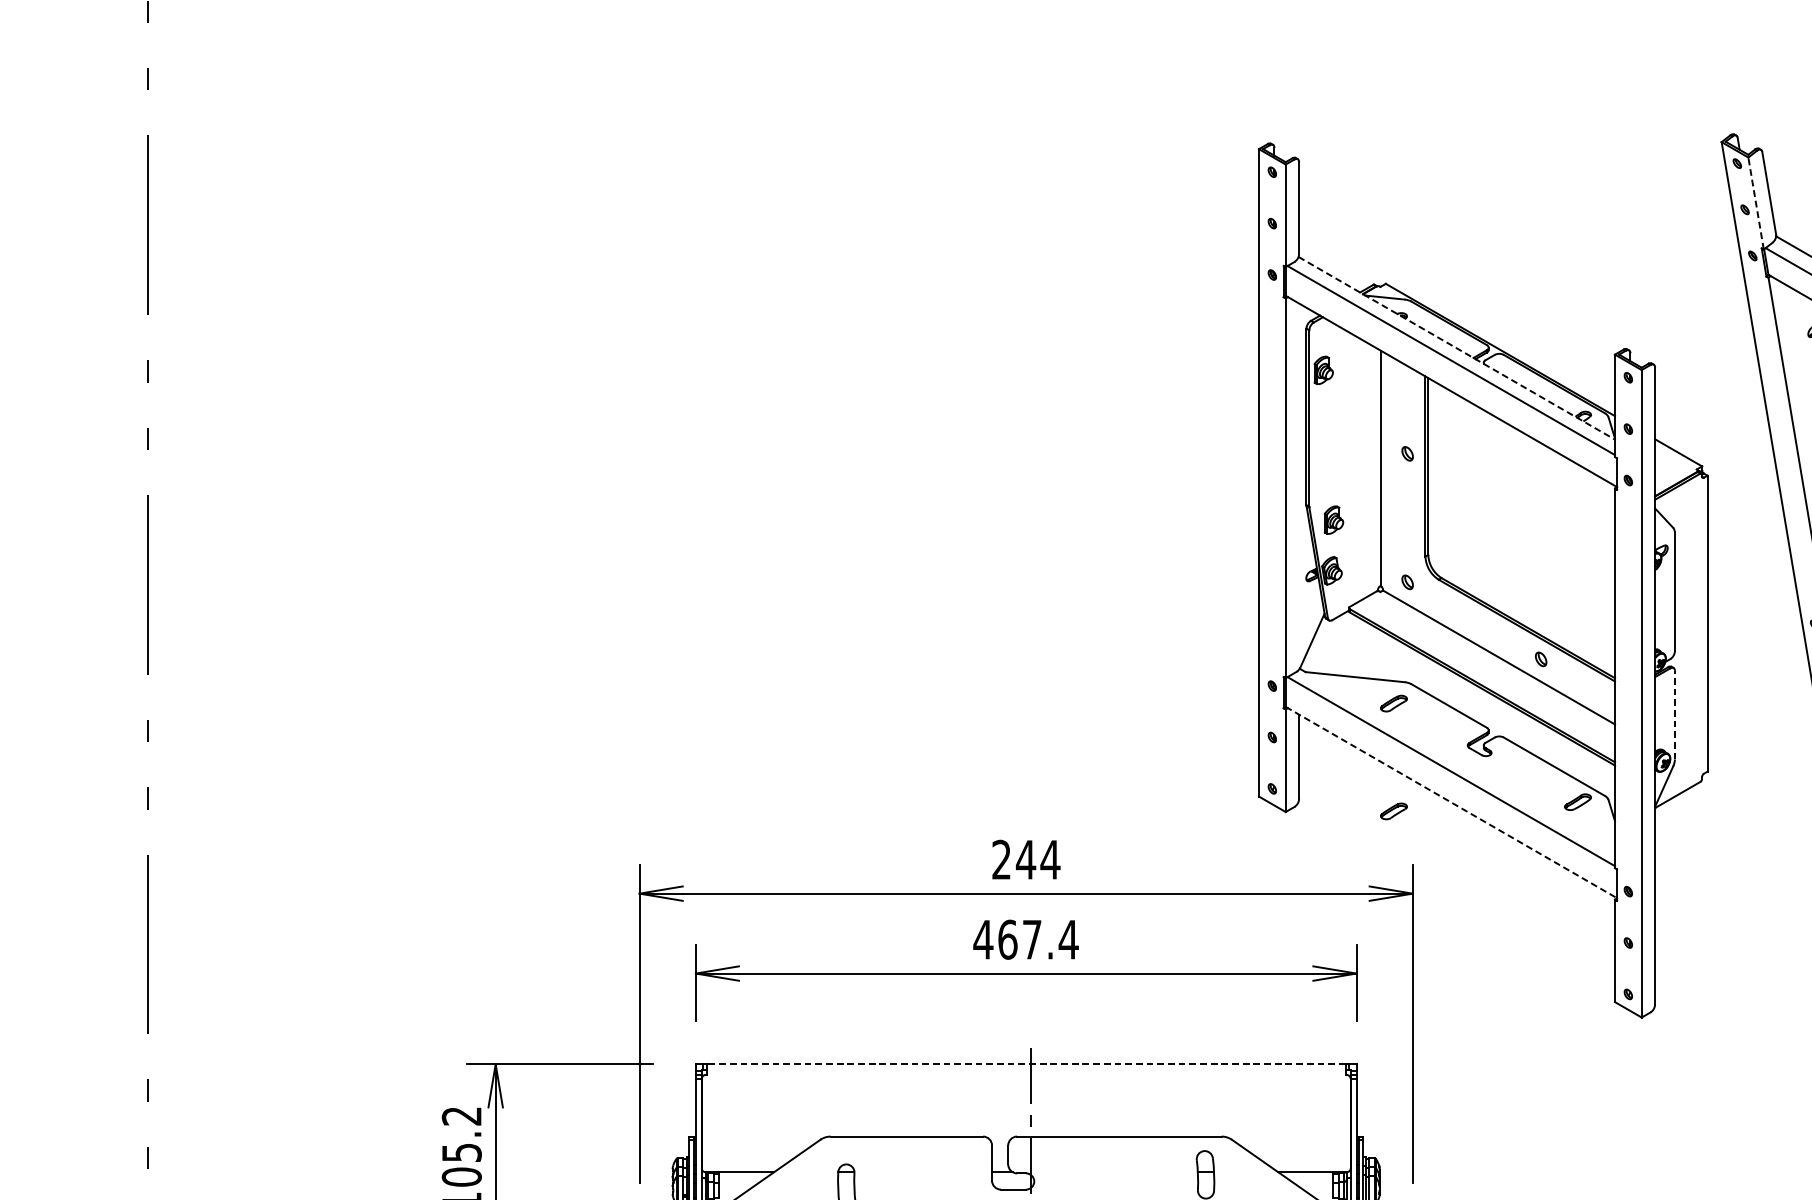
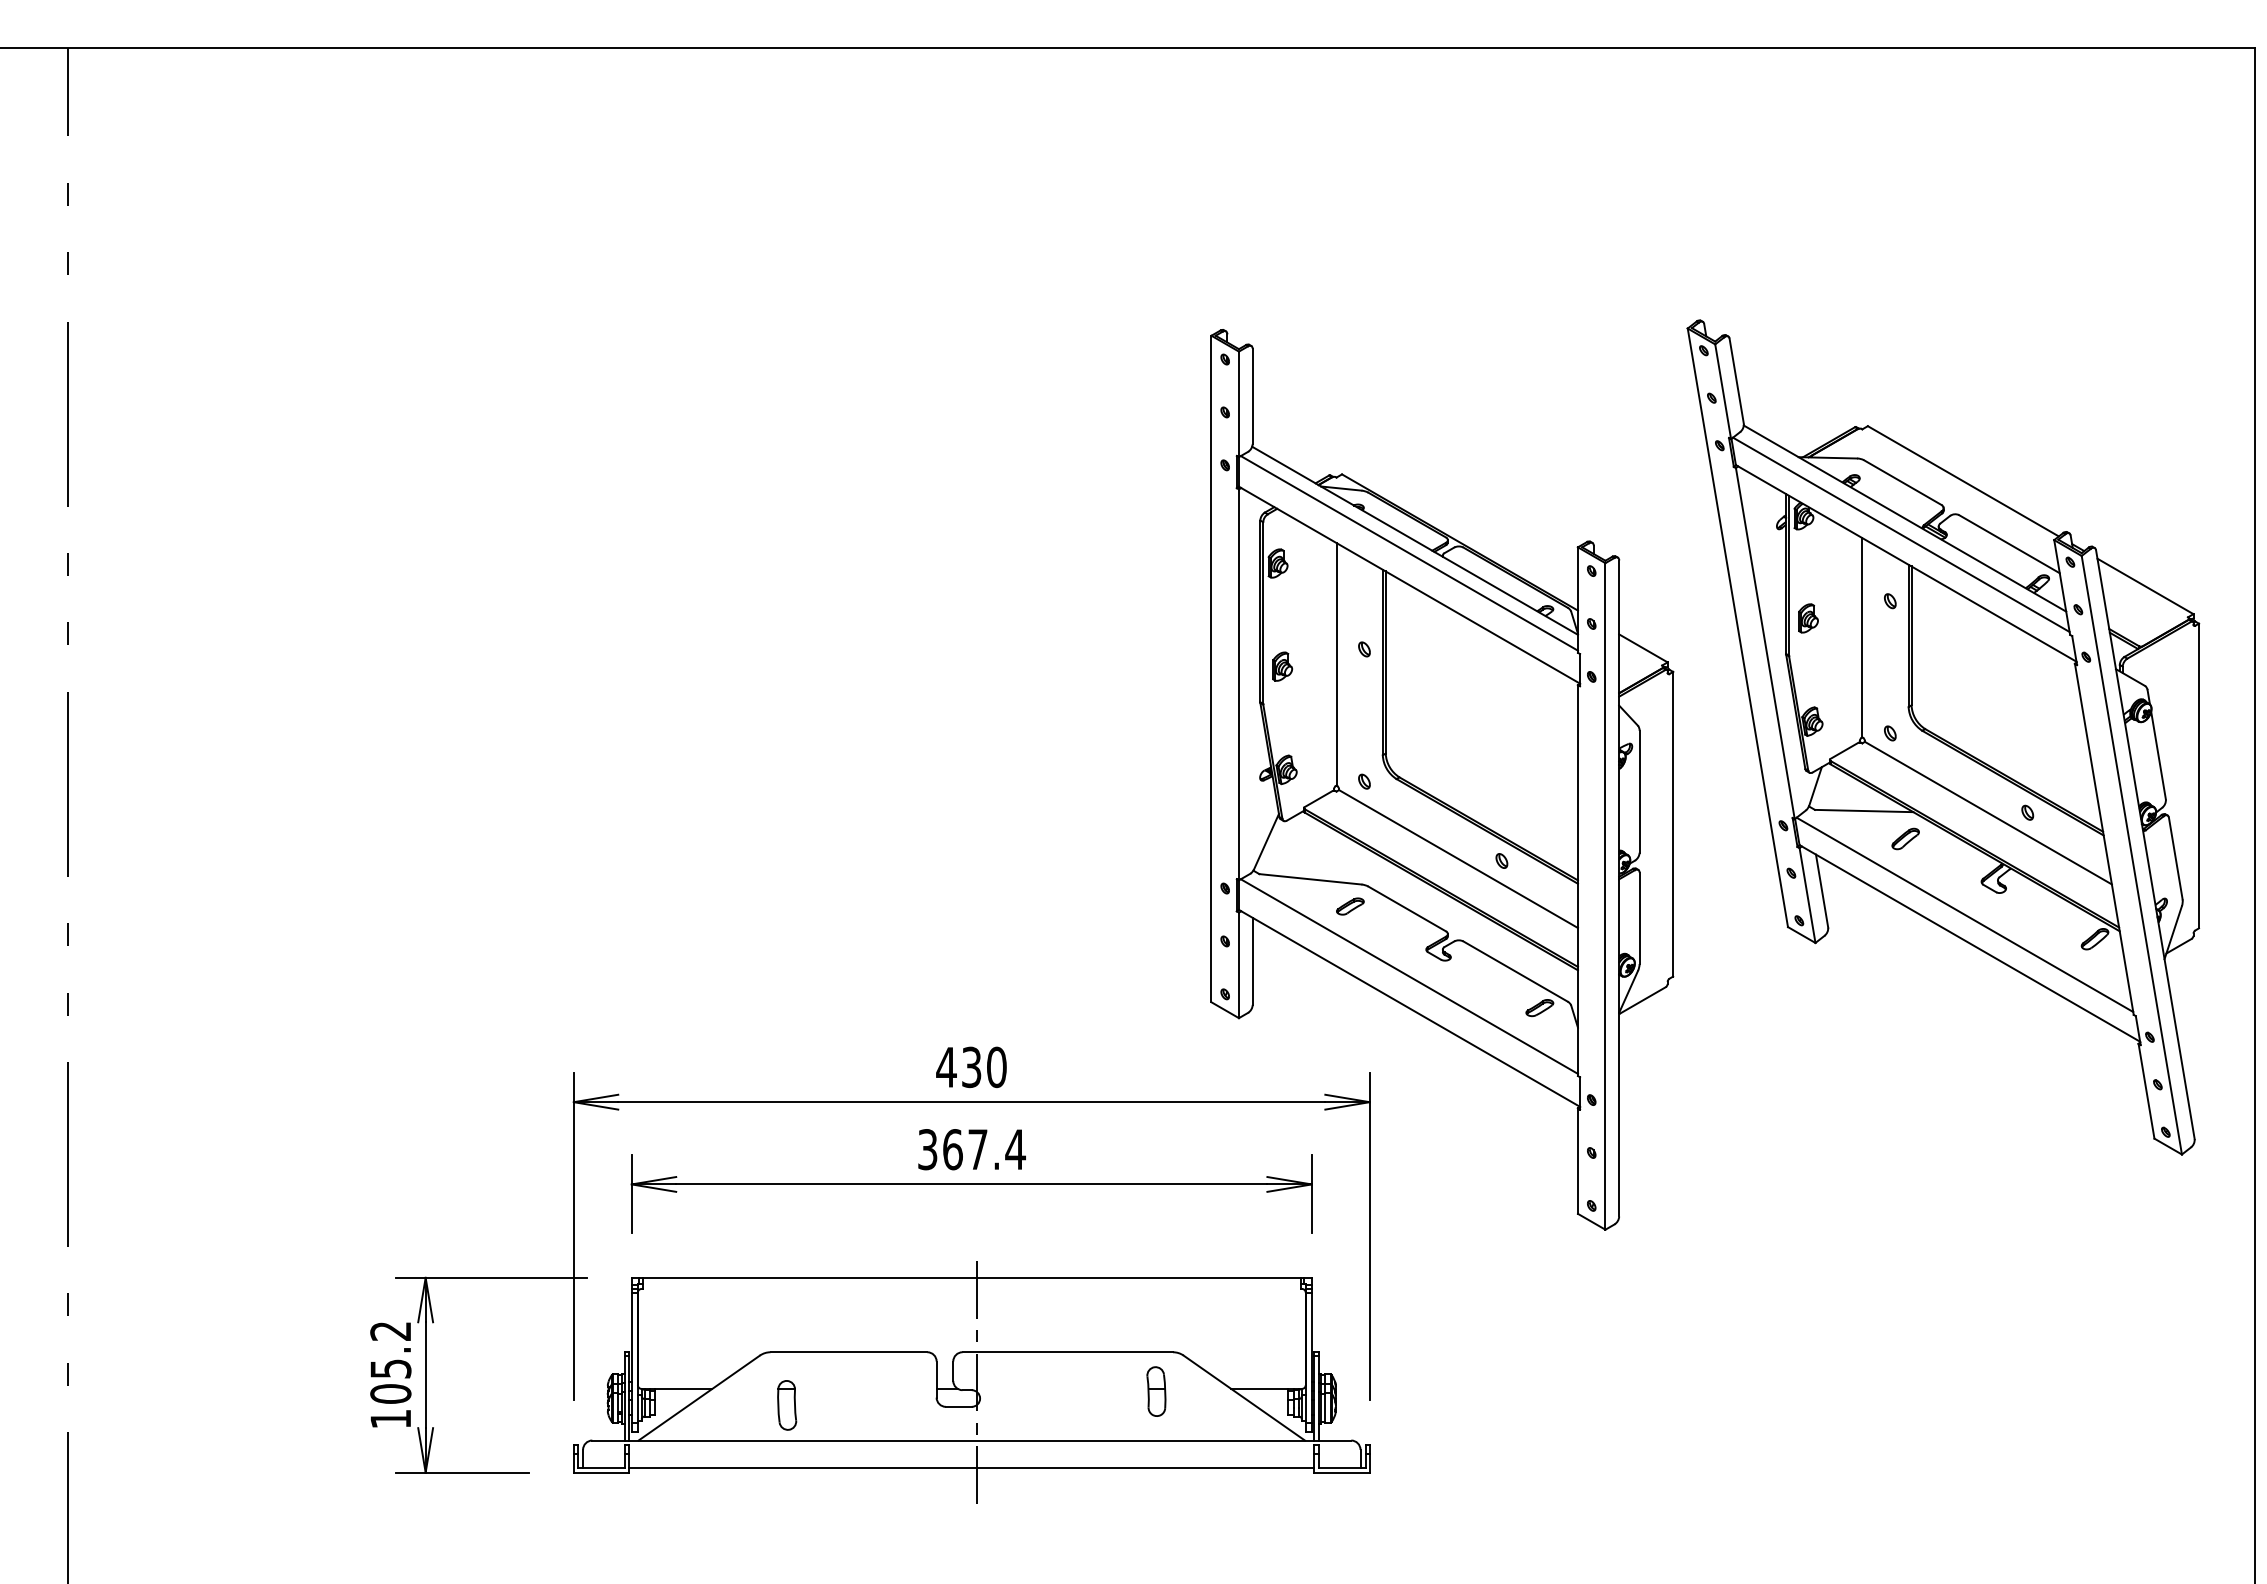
line: (1756, 203) -> (1723, 391), dashed -> solid
line: (1457, 349) -> (1415, 541), dashed -> solid
part: (1333, 519) -> (1282, 666), moved
line: (1674, 715) -> (1639, 918), dashed -> solid
line: (1451, 802) -> (1409, 1008), dashed -> solid
part: (1394, 811) -> (1350, 1017), removed
text: (1025, 859) -> (971, 1067), 244 -> 430
text: (983, 939) -> (927, 1149), 467.4 -> 367.4
line: (1025, 1063) -> (971, 1277), dashed -> solid

